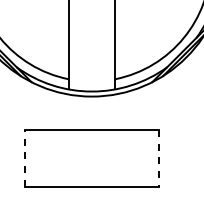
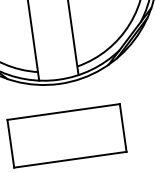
line: (25, 157) -> (11, 142), dashed -> solid
line: (158, 158) -> (122, 128), dashed -> solid

